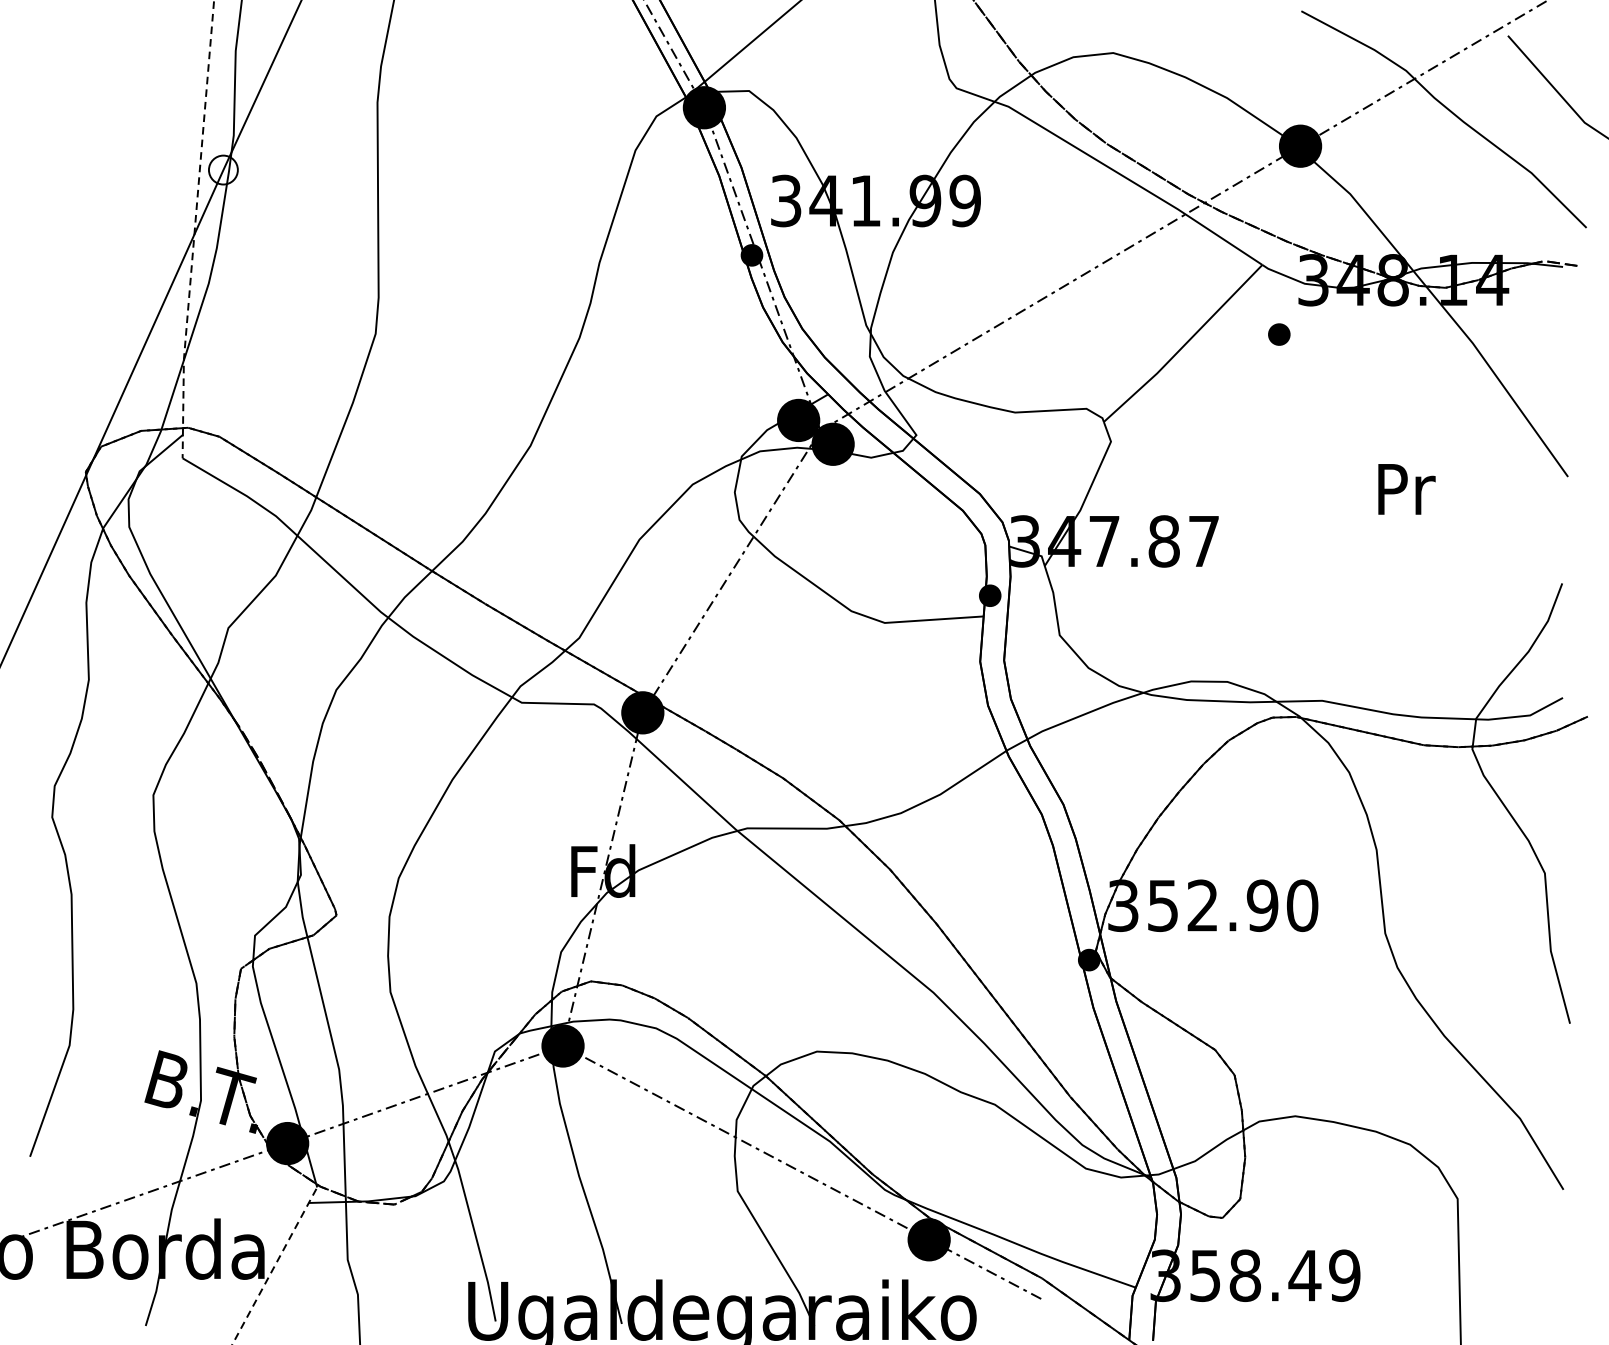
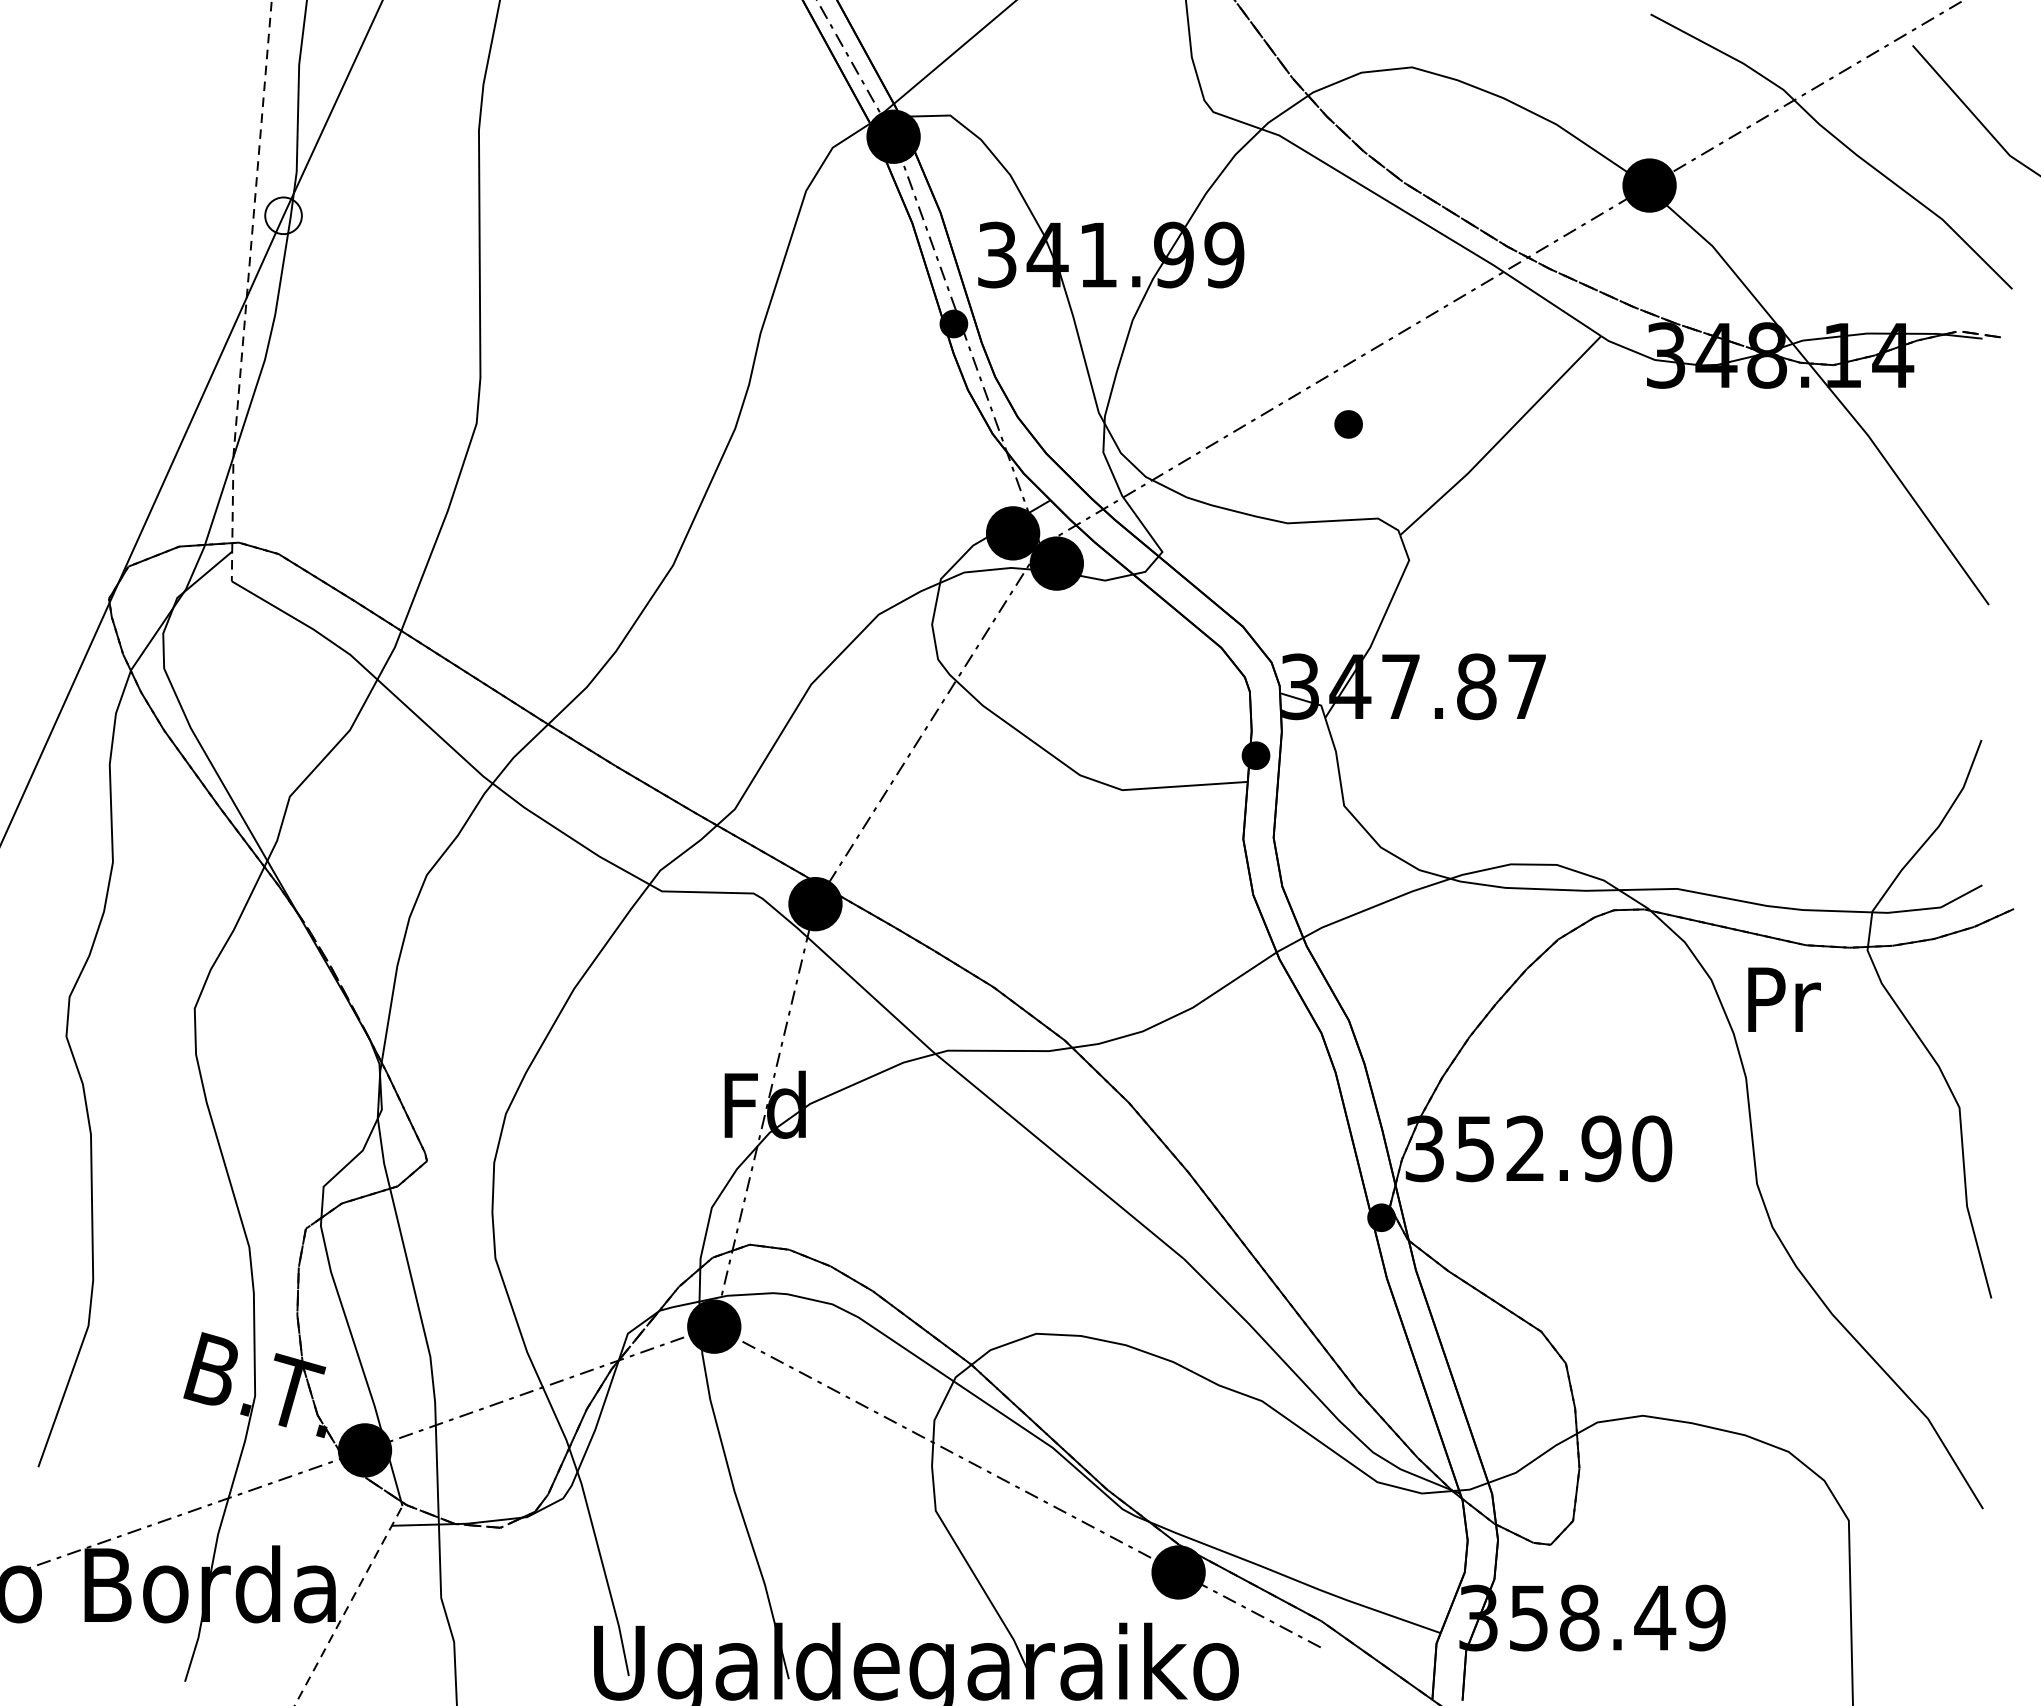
part: (1279, 334) -> (1348, 424), moved
text: (1406, 489) -> (1784, 999), moved

